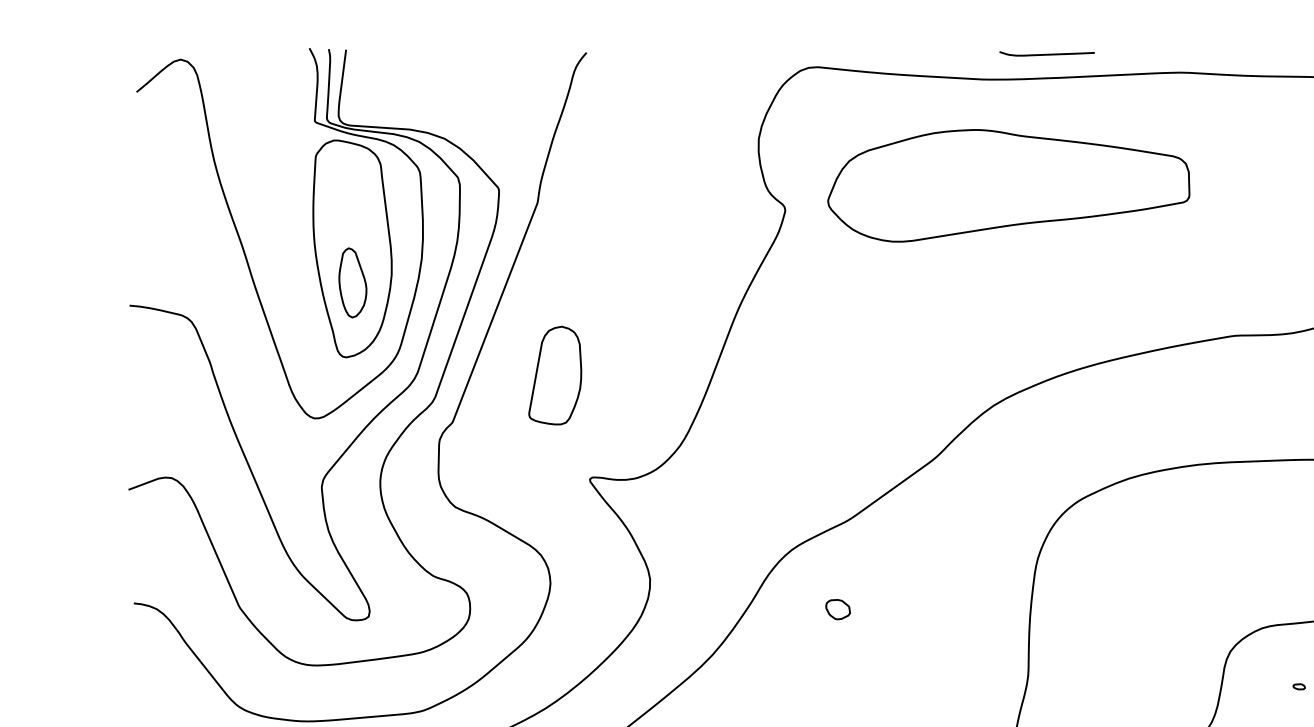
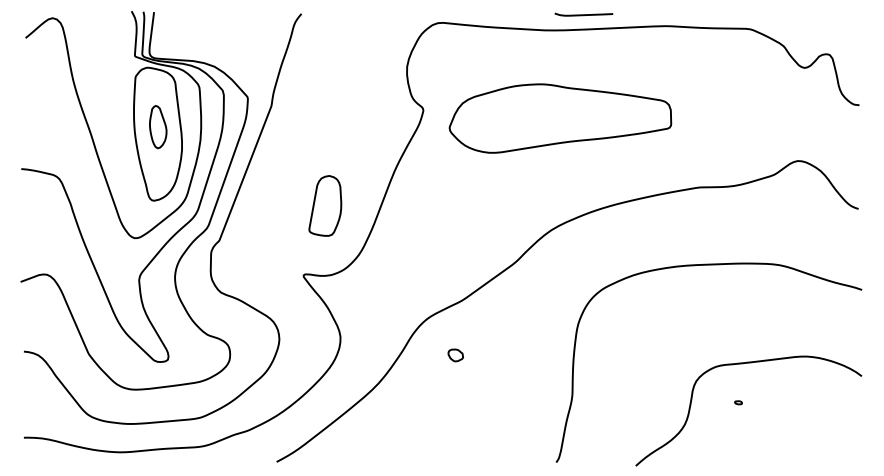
part: (1008, 185) -> (560, 118), moved
part: (353, 283) -> (158, 127), moved
part: (555, 374) -> (325, 205), moved

